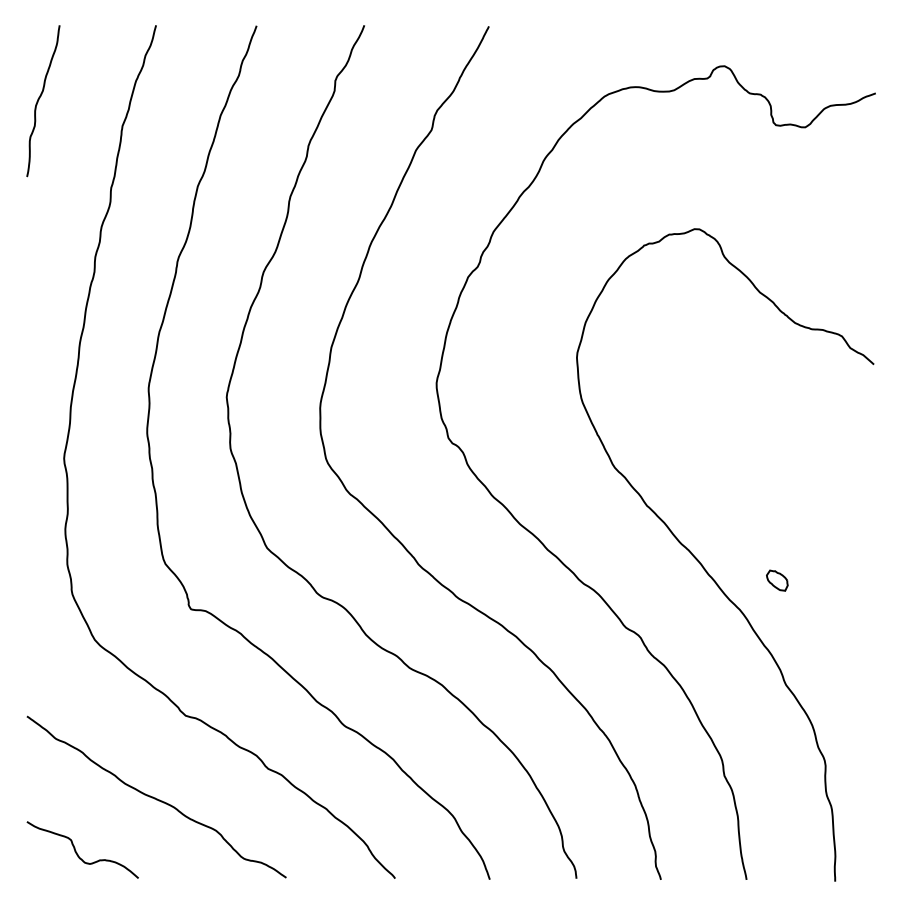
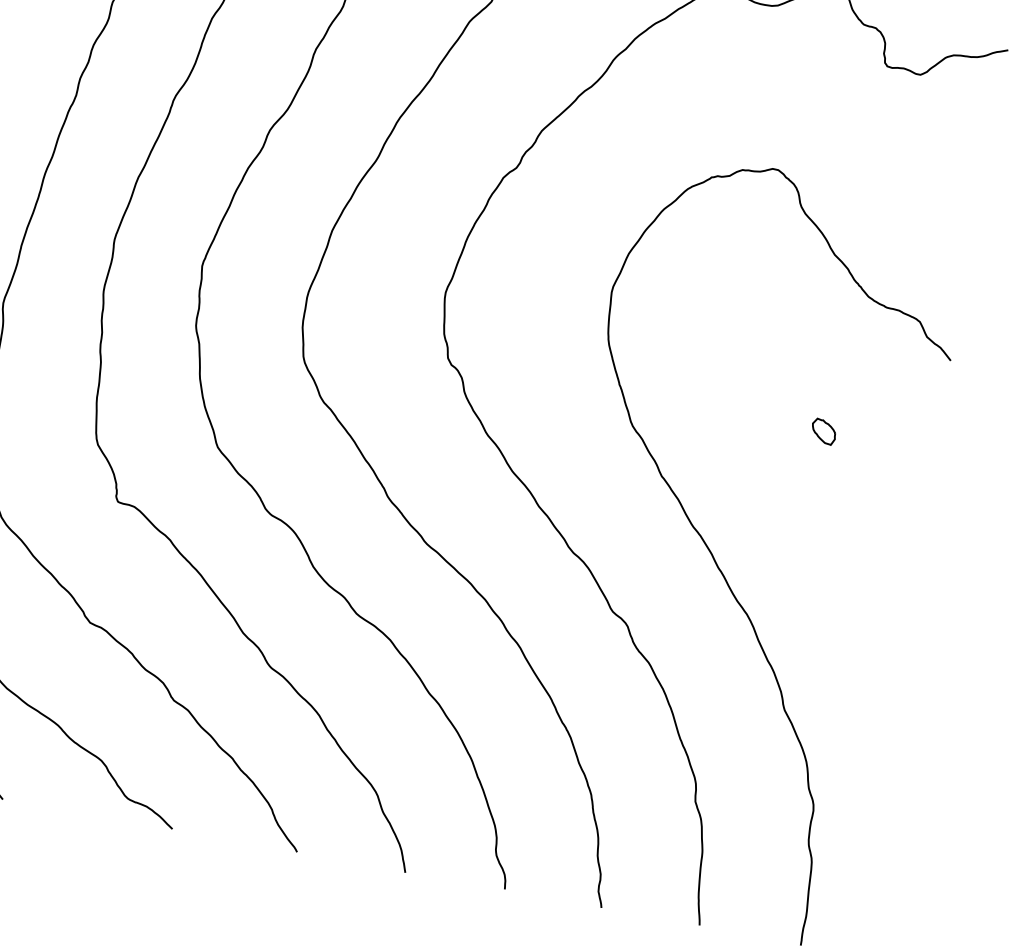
part: (777, 580) -> (824, 431), moved

